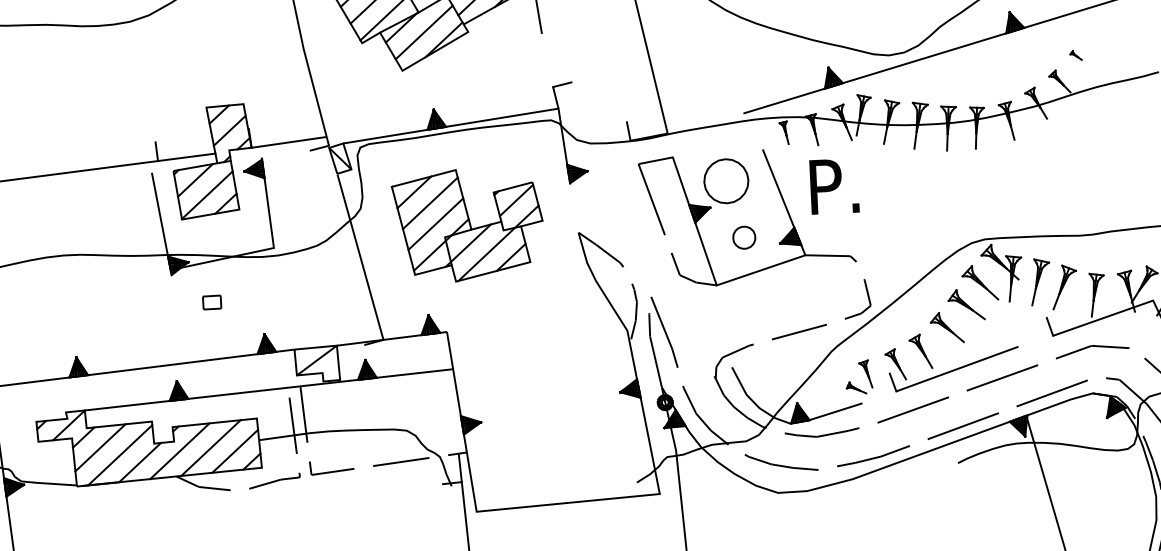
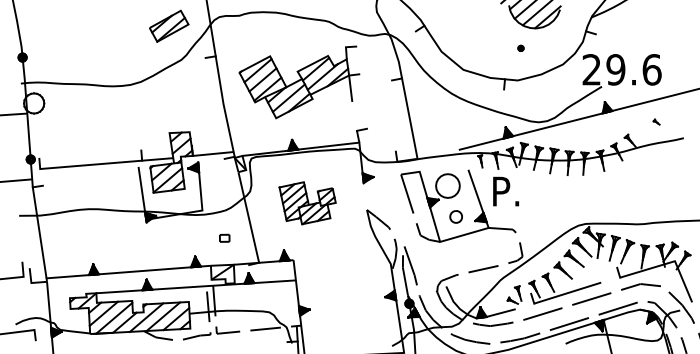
part: (1075, 54) -> (656, 121), moved
part: (467, 225) -> (307, 203), size x0.7
part: (211, 301) -> (224, 237), moved

